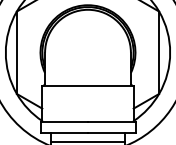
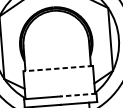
line: (88, 85) -> (58, 68), solid -> dashed
line: (111, 122) -> (78, 95), solid -> dashed

